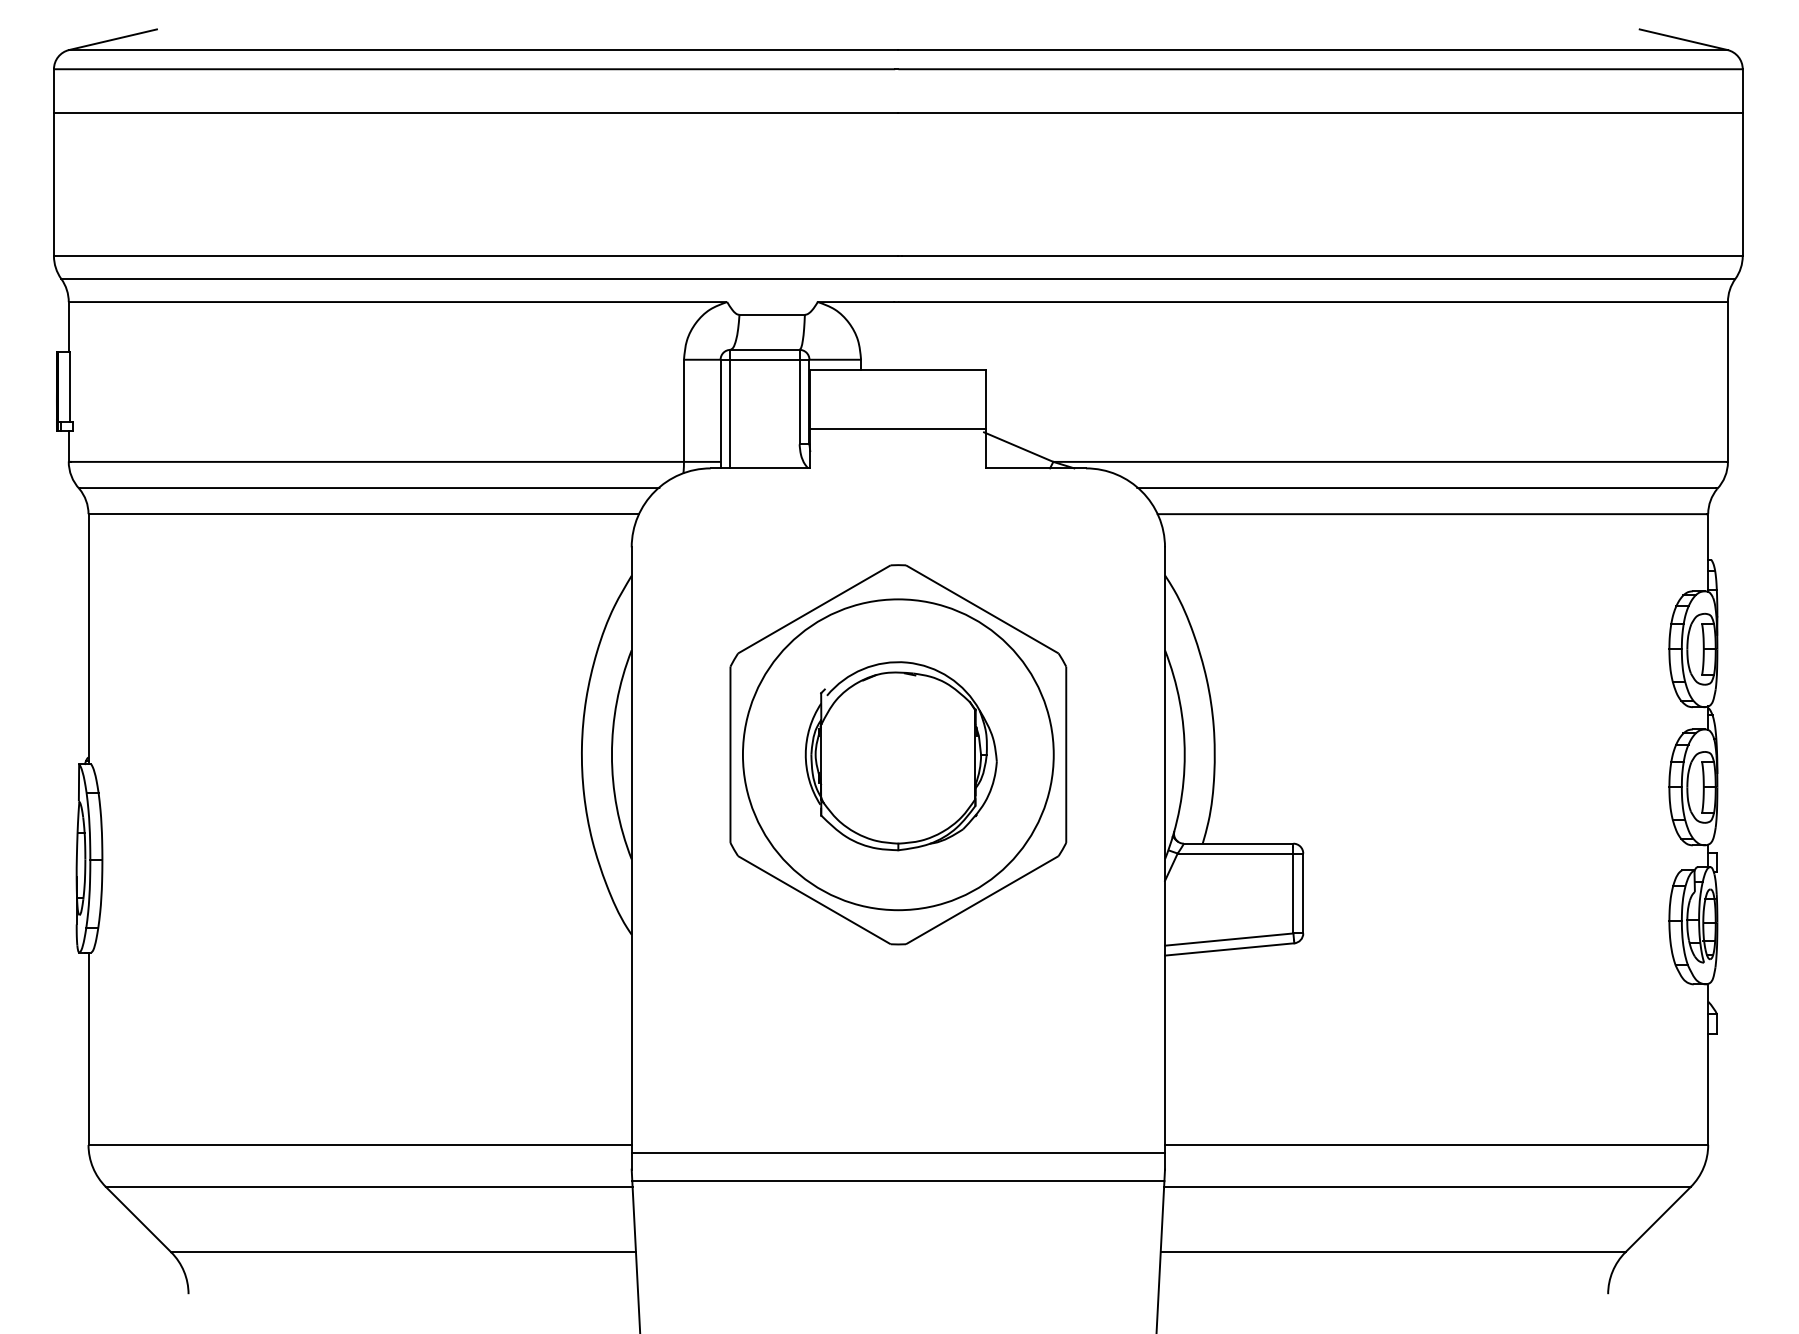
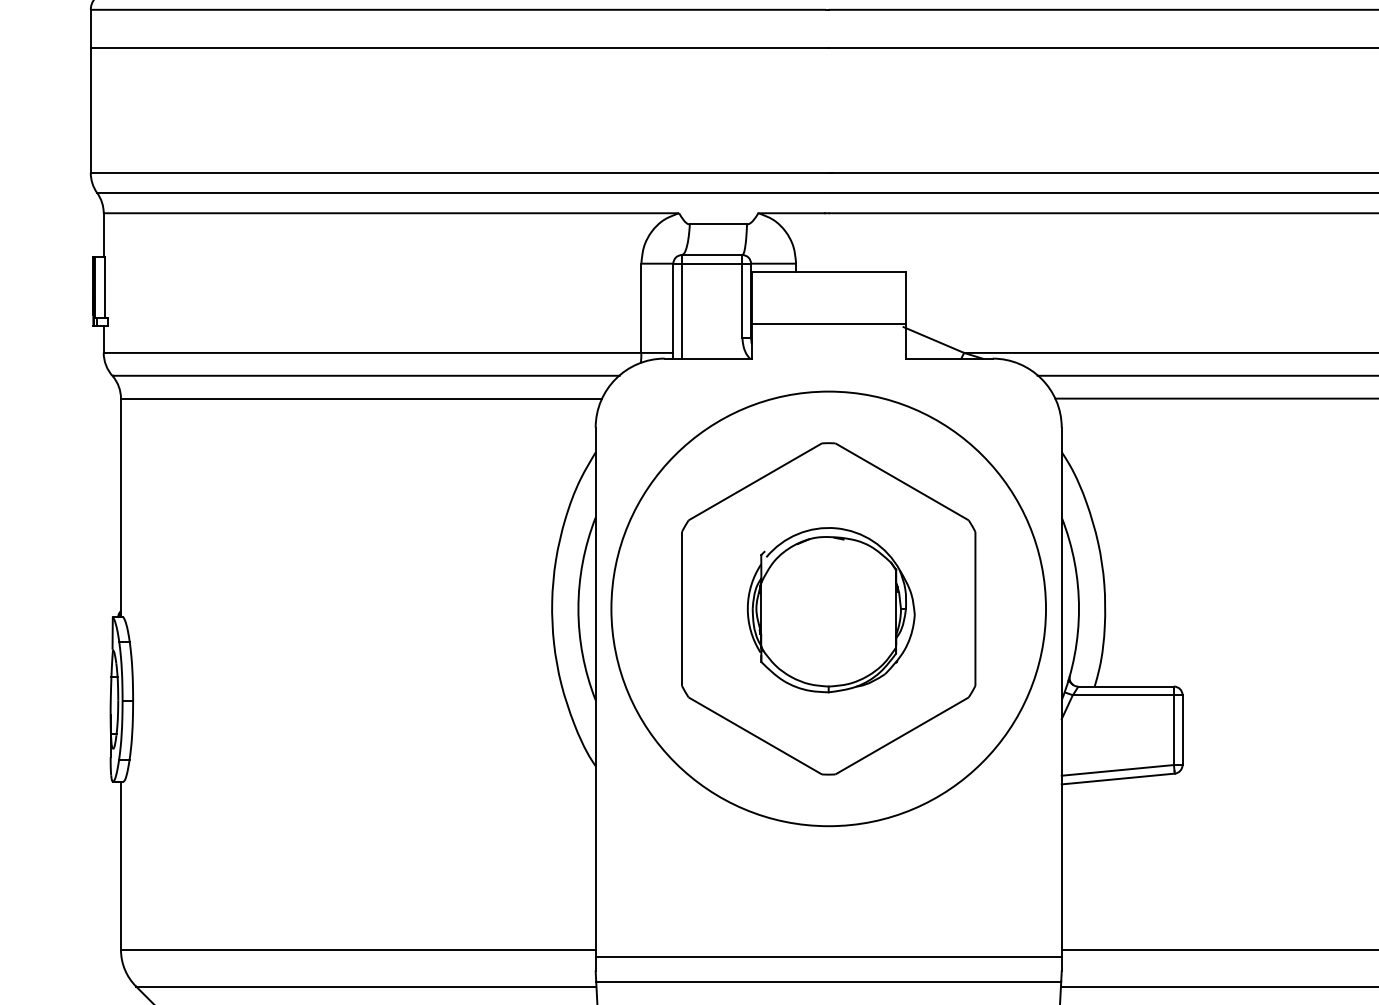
circle: (897, 754) -> (827, 608), size x1.6

